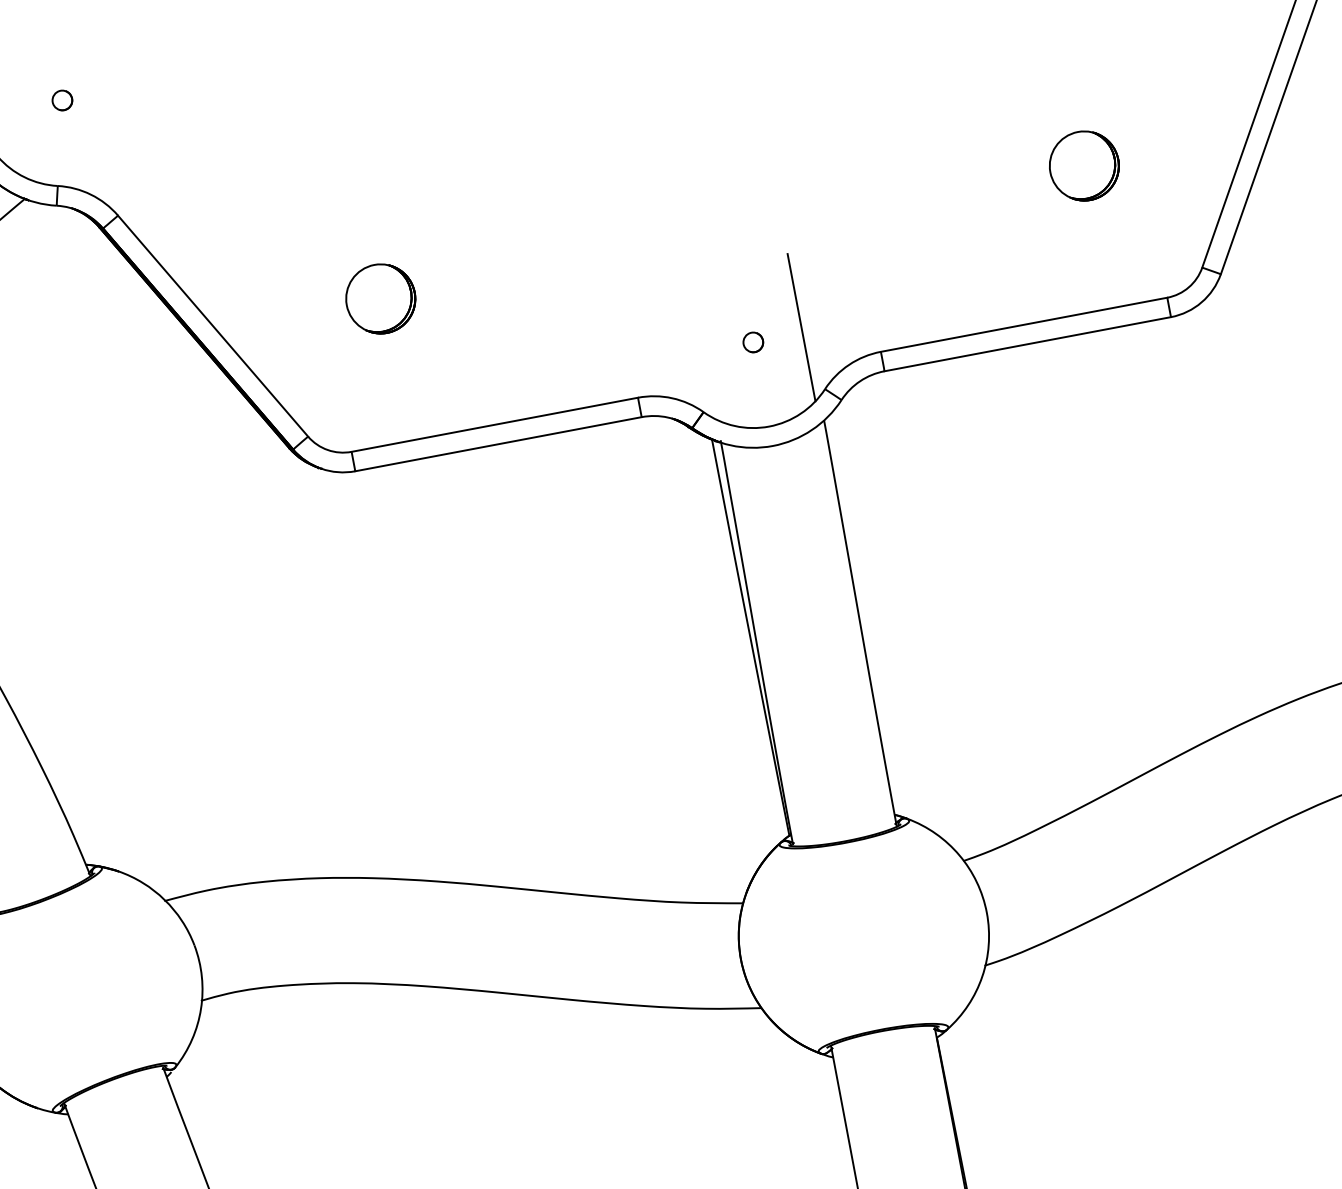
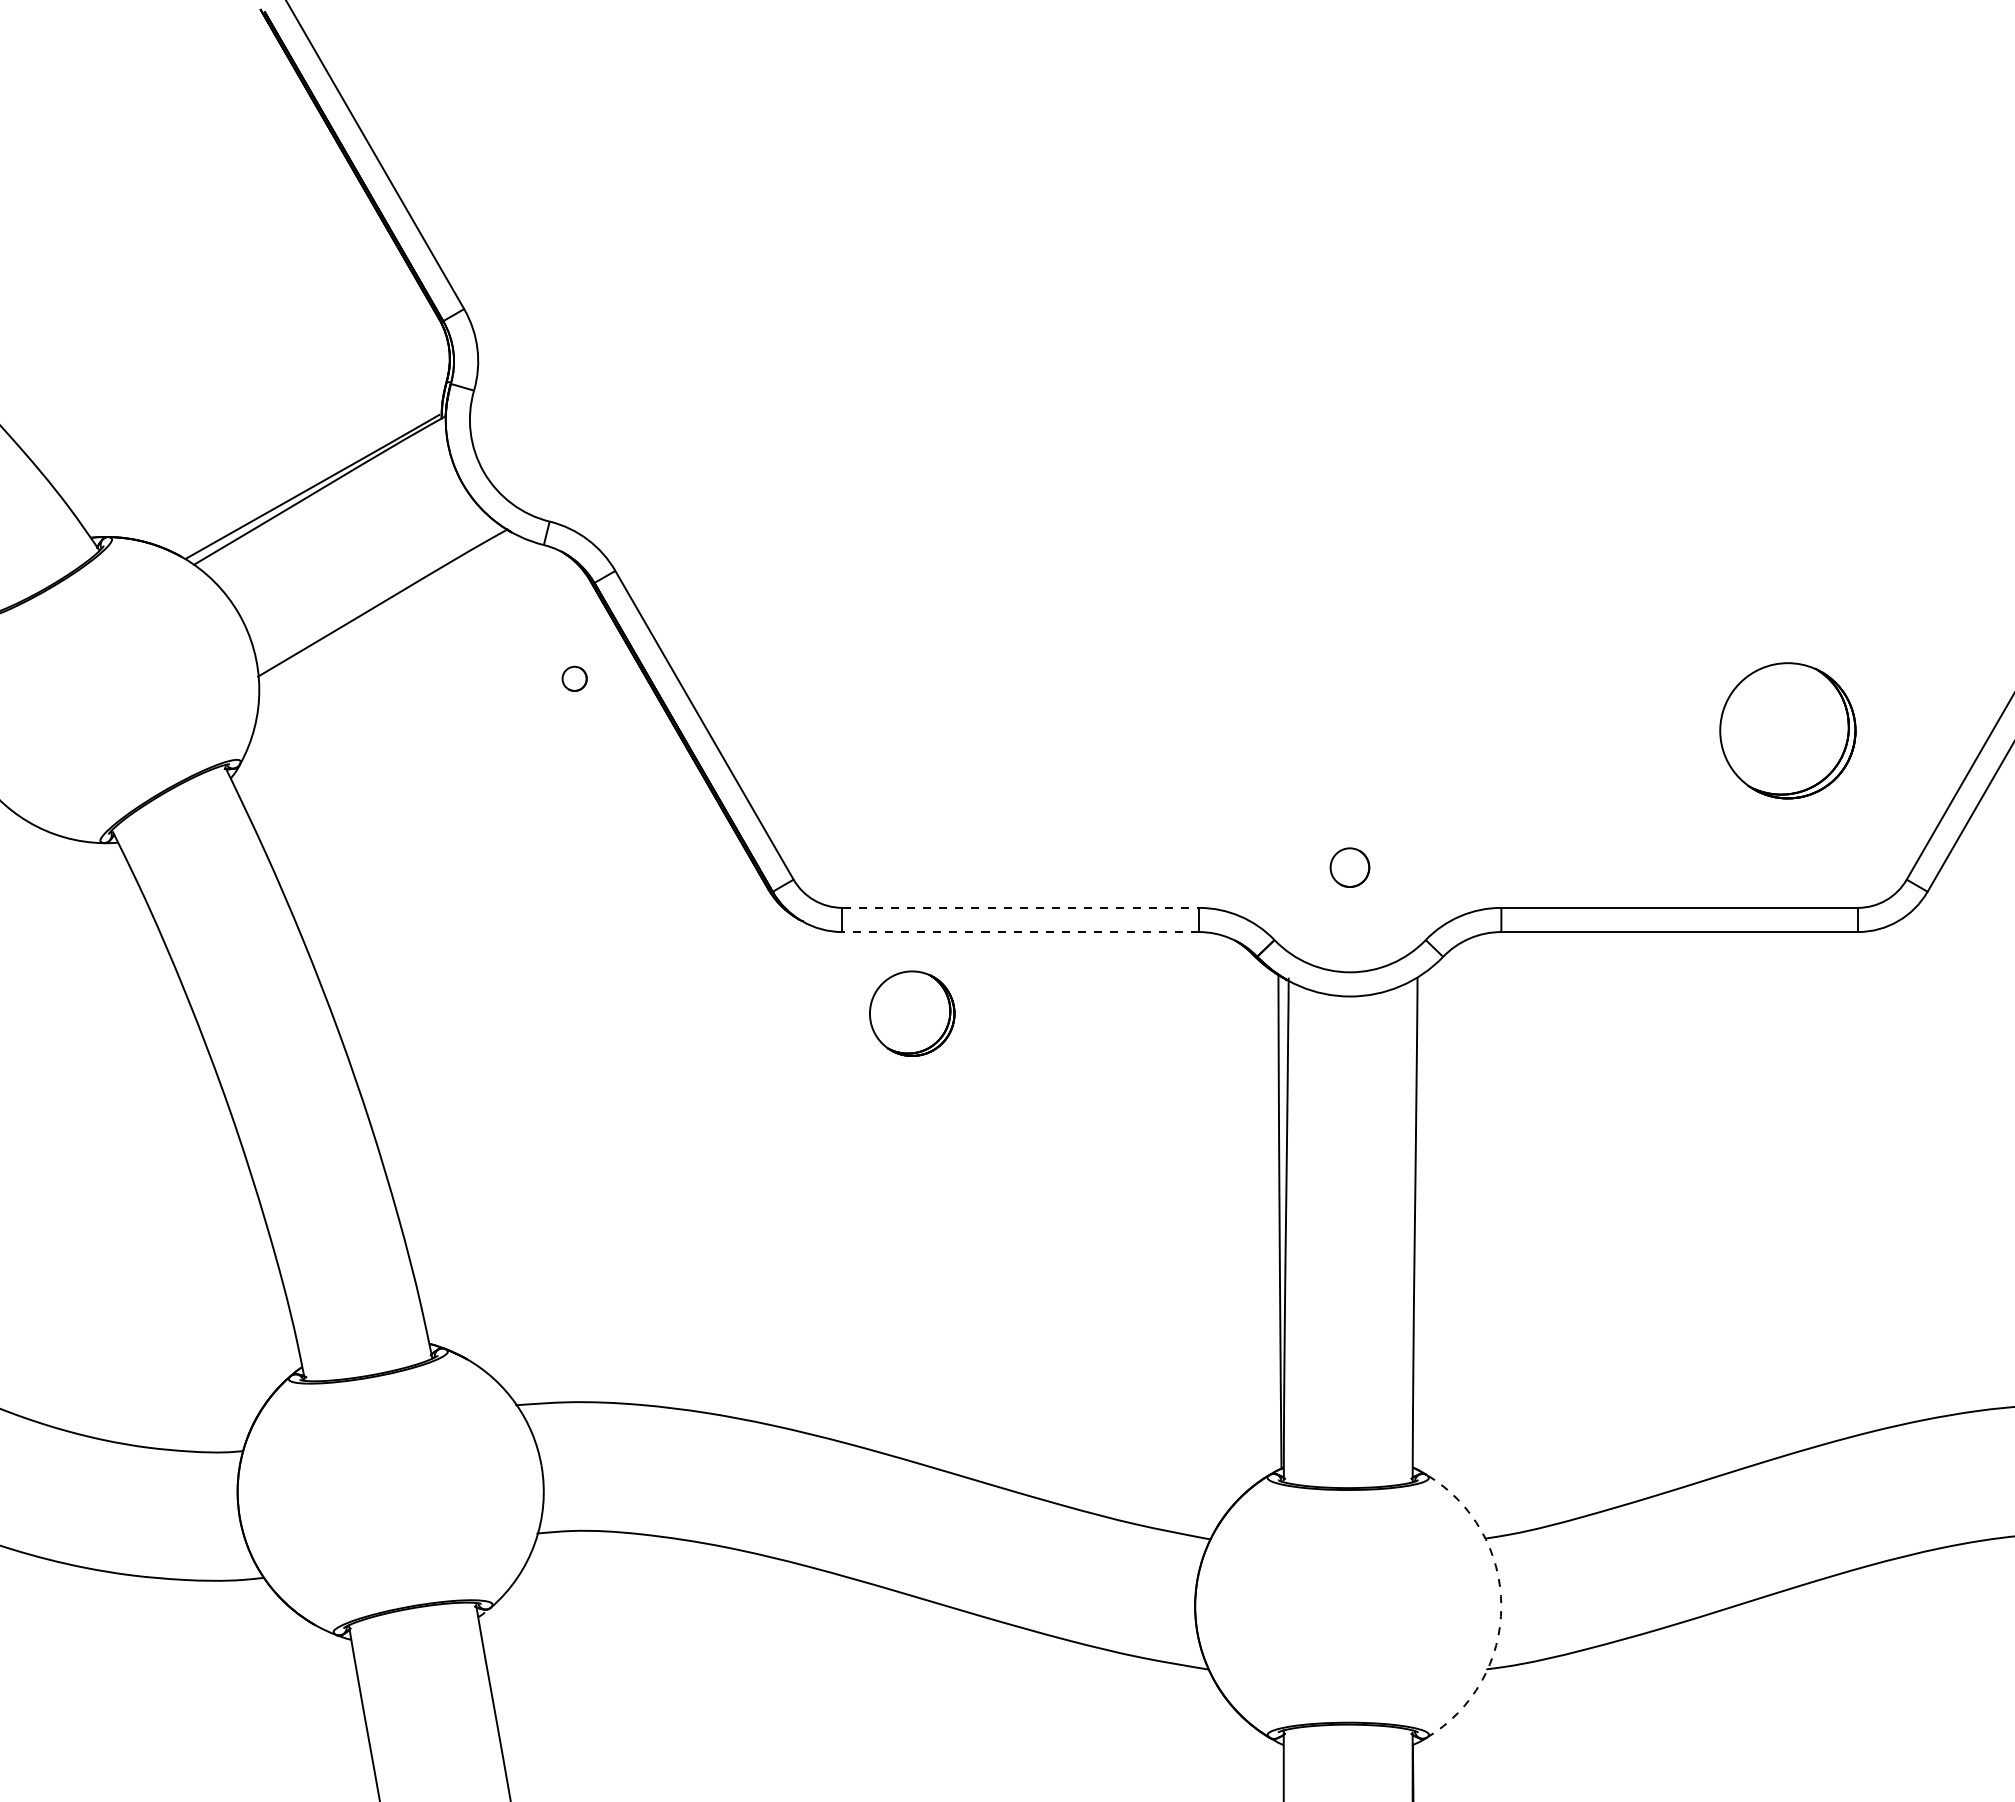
circle: (62, 100) -> (574, 678), moved
part: (1084, 165) -> (1788, 730), size x1.6
part: (380, 298) -> (912, 1013), moved
line: (801, 327) -> (1411, 860), removed
circle: (753, 342) -> (1350, 867), size x1.6
line: (495, 424) -> (1021, 907), solid -> dashed
line: (498, 444) -> (1020, 932), solid -> dashed
arc: (987, 913) -> (1501, 1606), solid -> dashed

